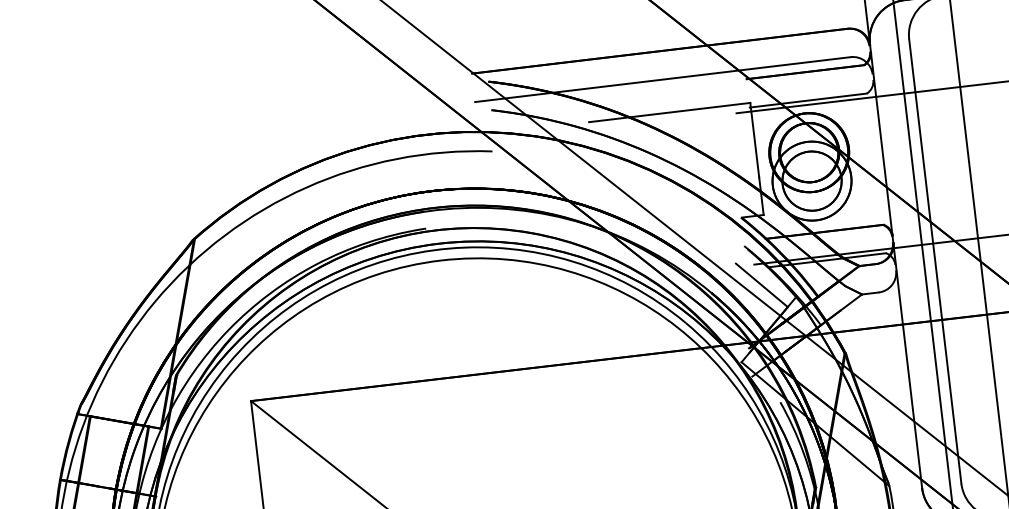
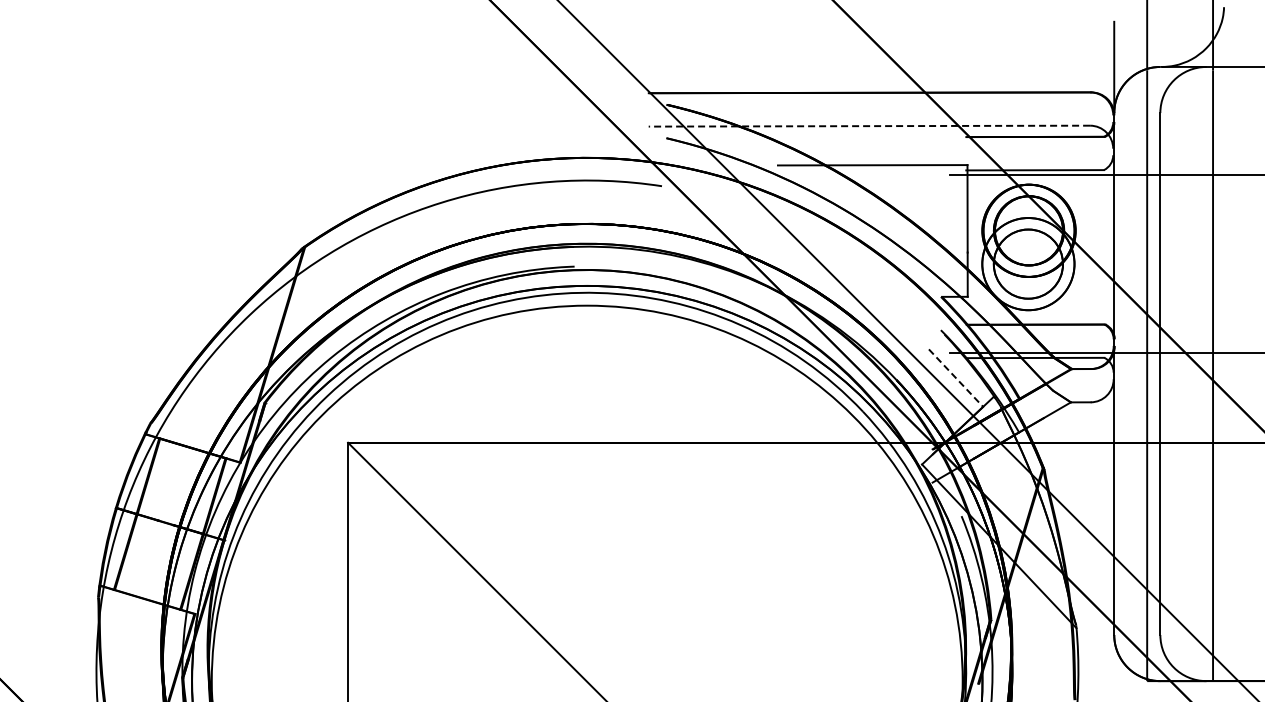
line: (663, 79) -> (869, 126), solid -> dashed
line: (762, 285) -> (956, 378), solid -> dashed

